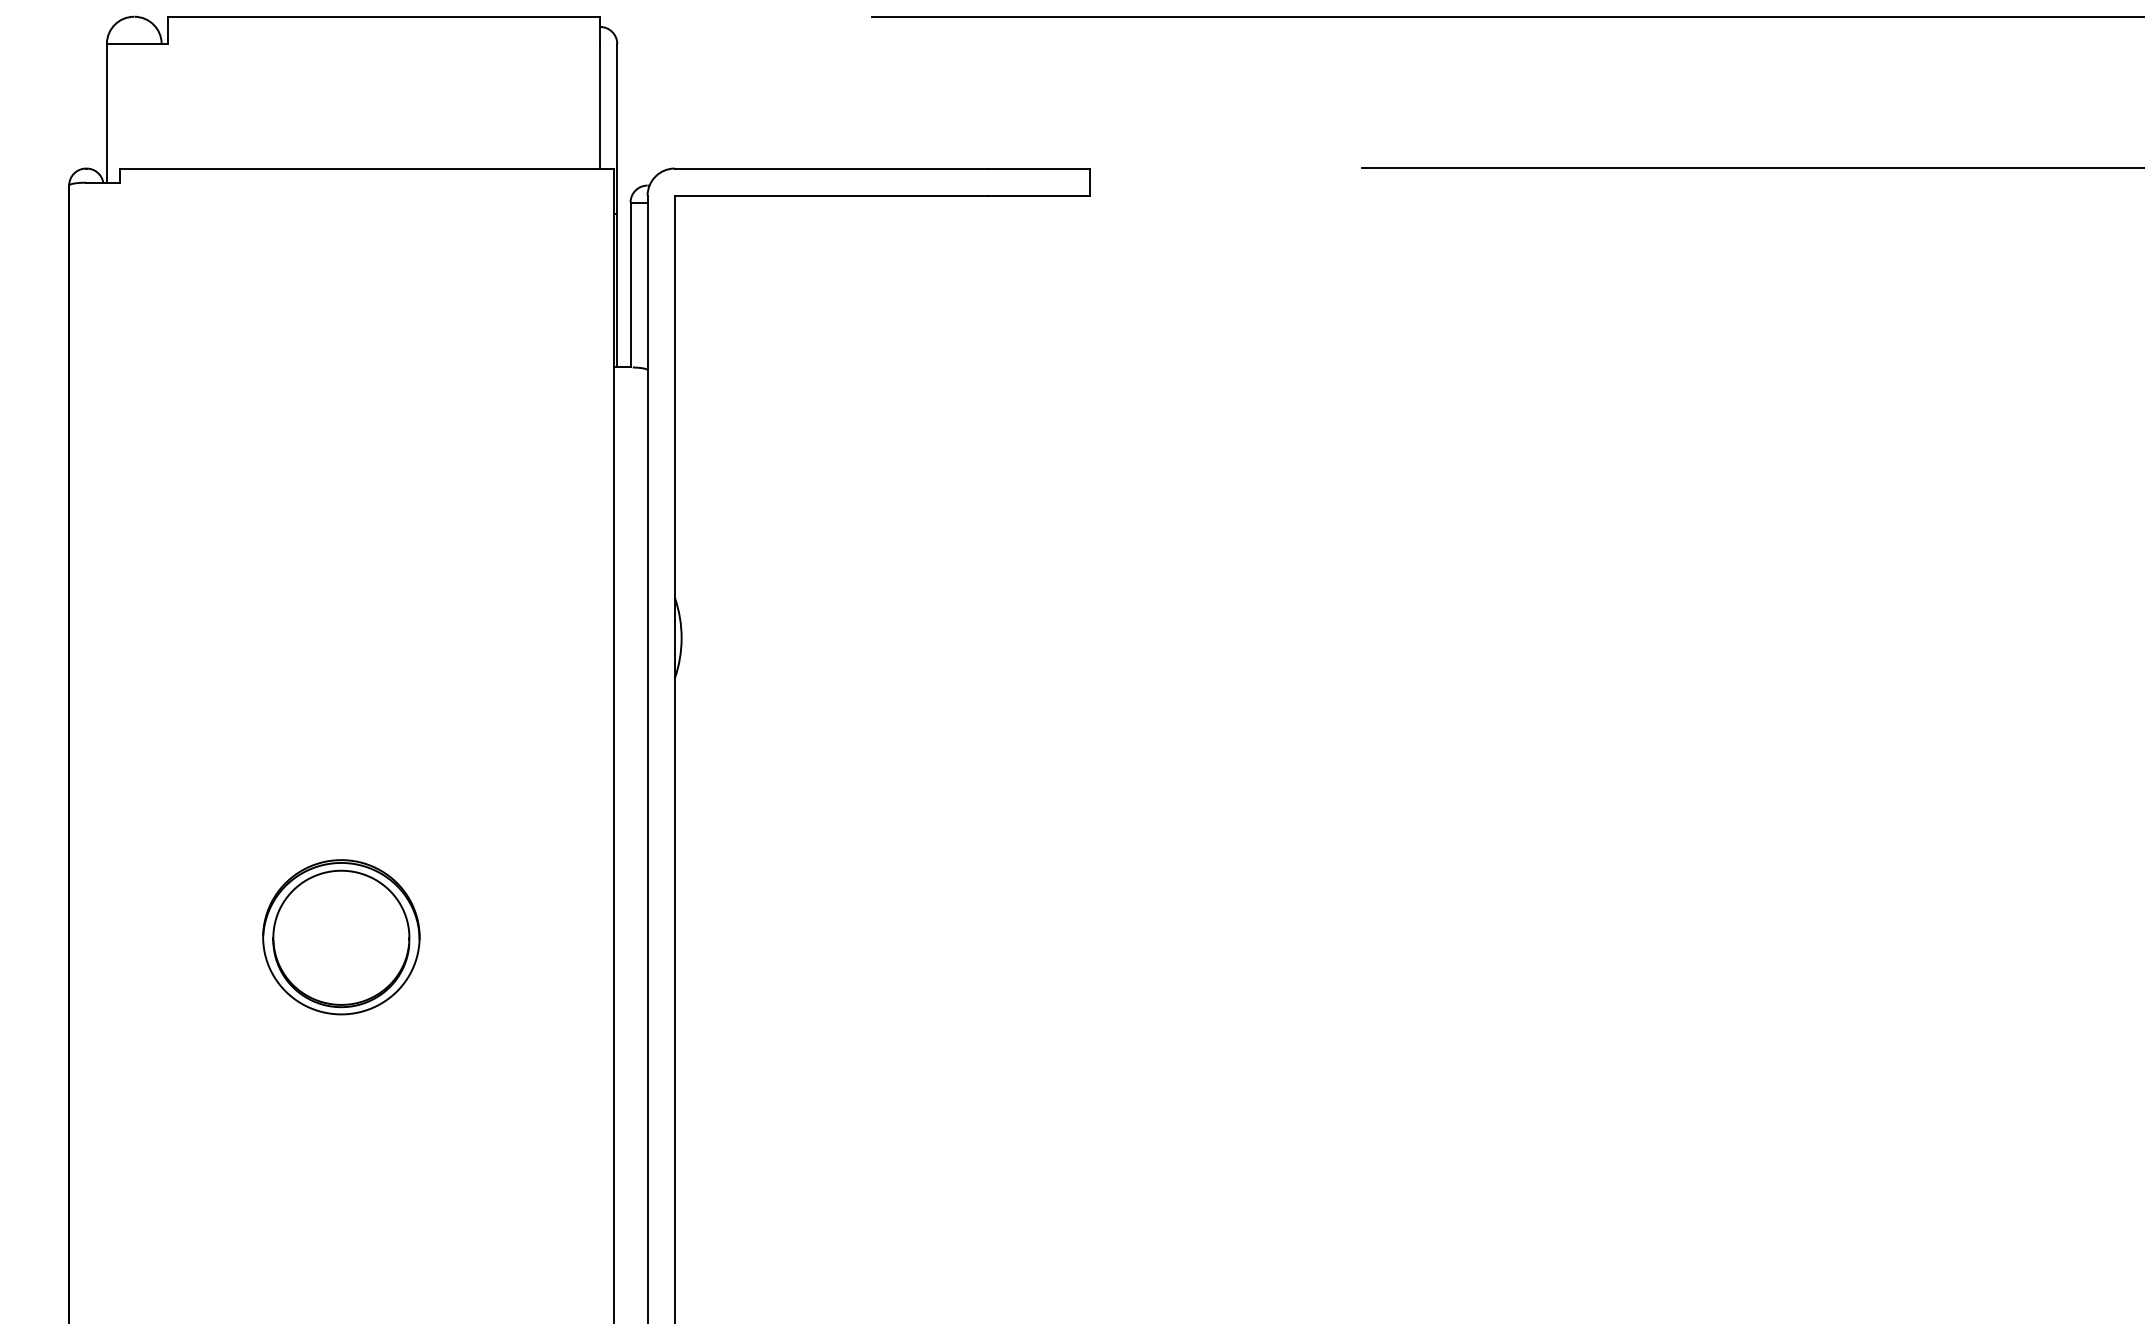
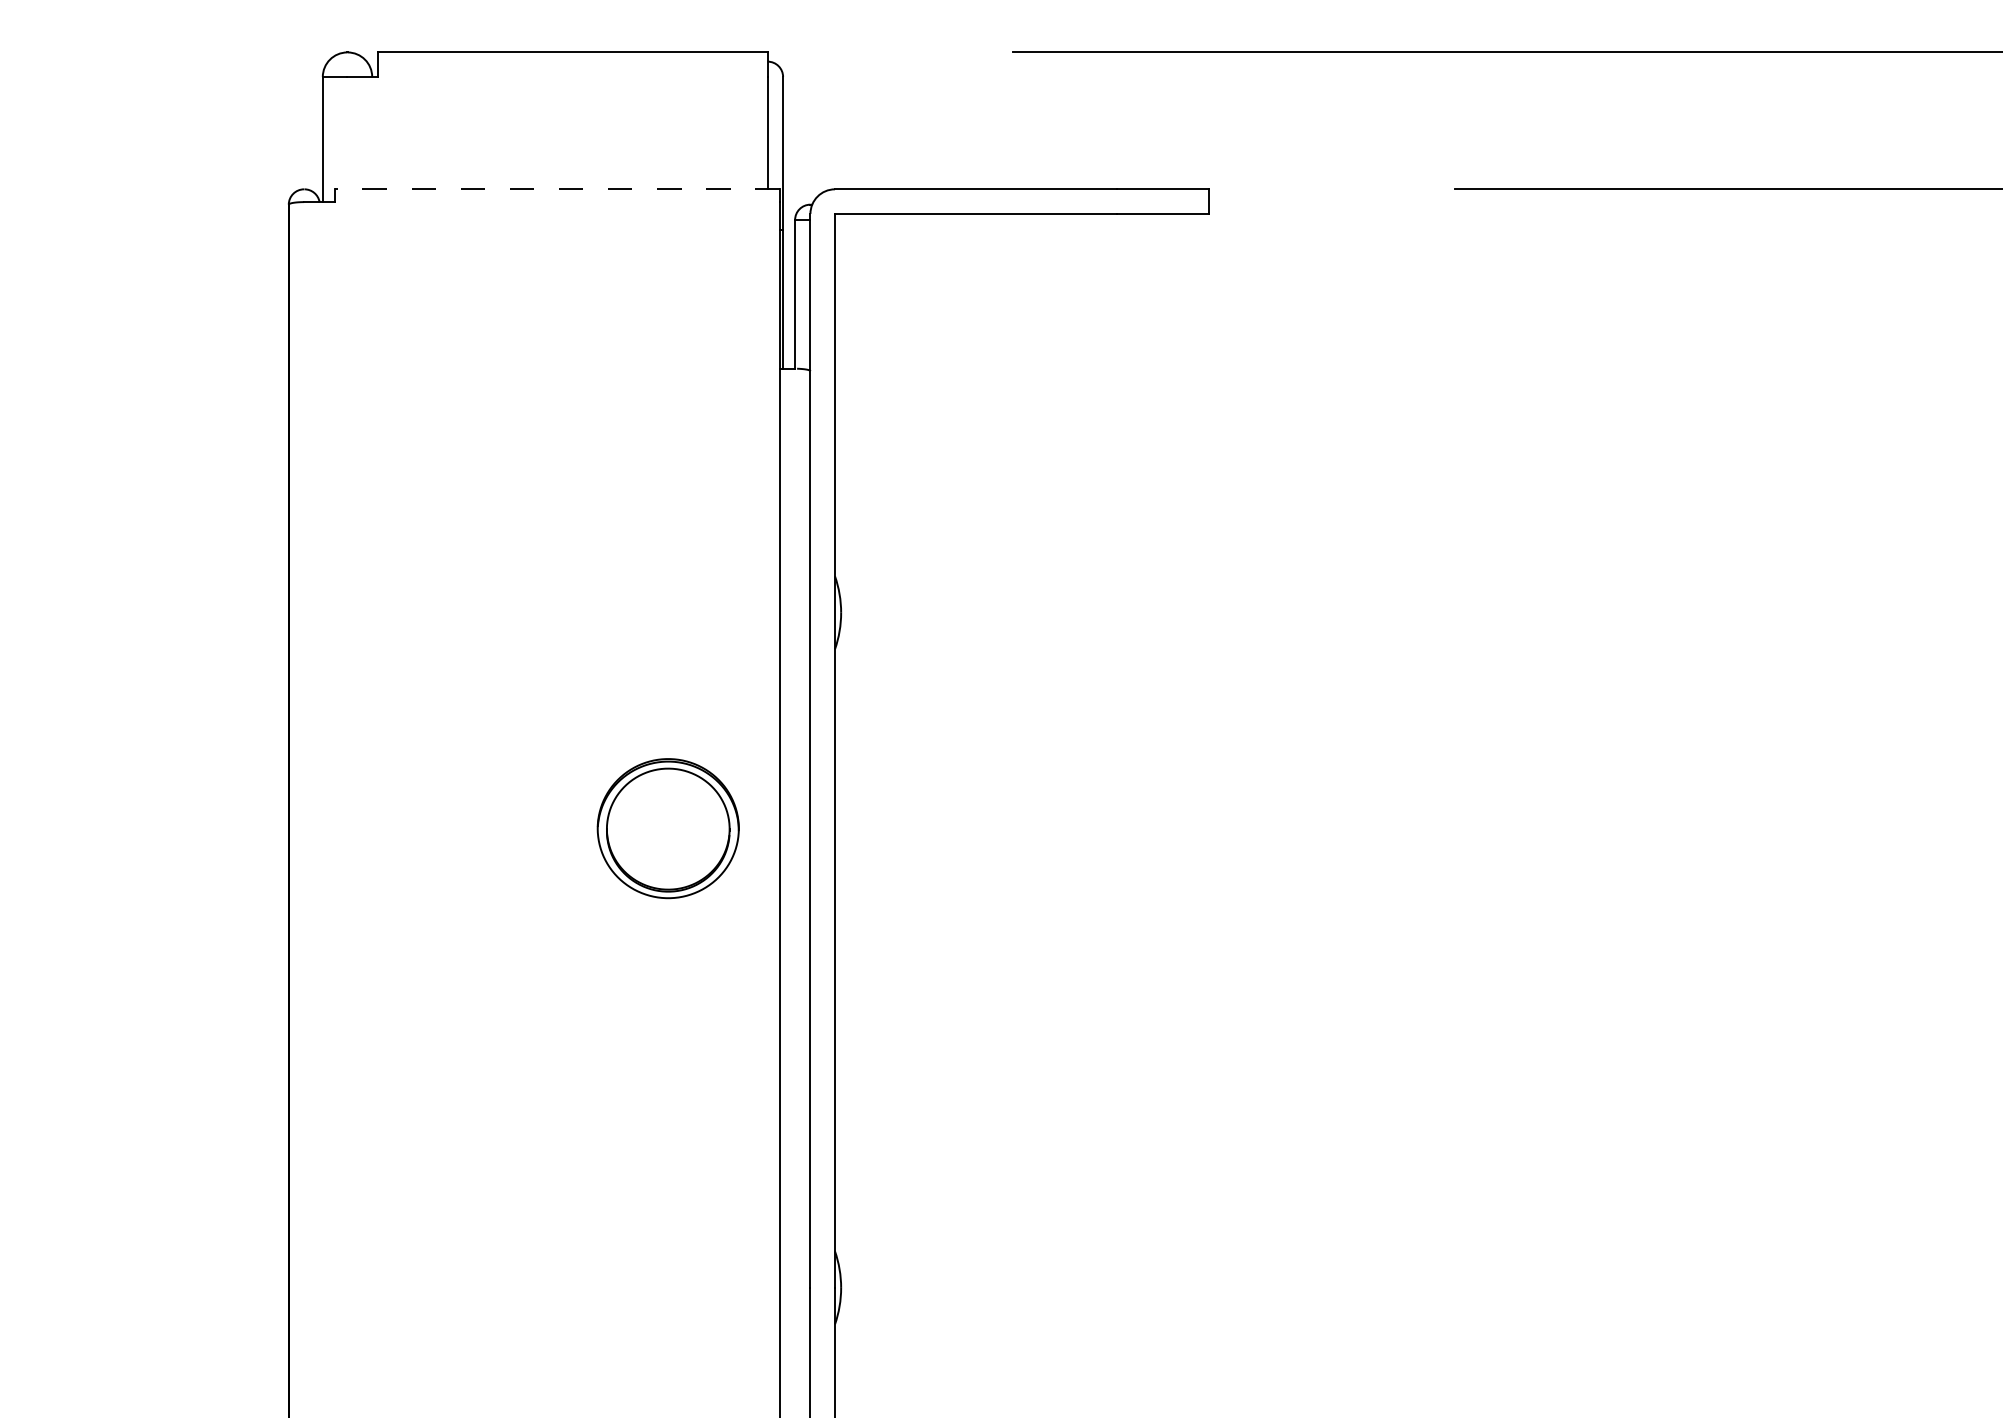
line: (366, 168) -> (556, 189), solid -> dashed
part: (340, 937) -> (667, 828), moved

